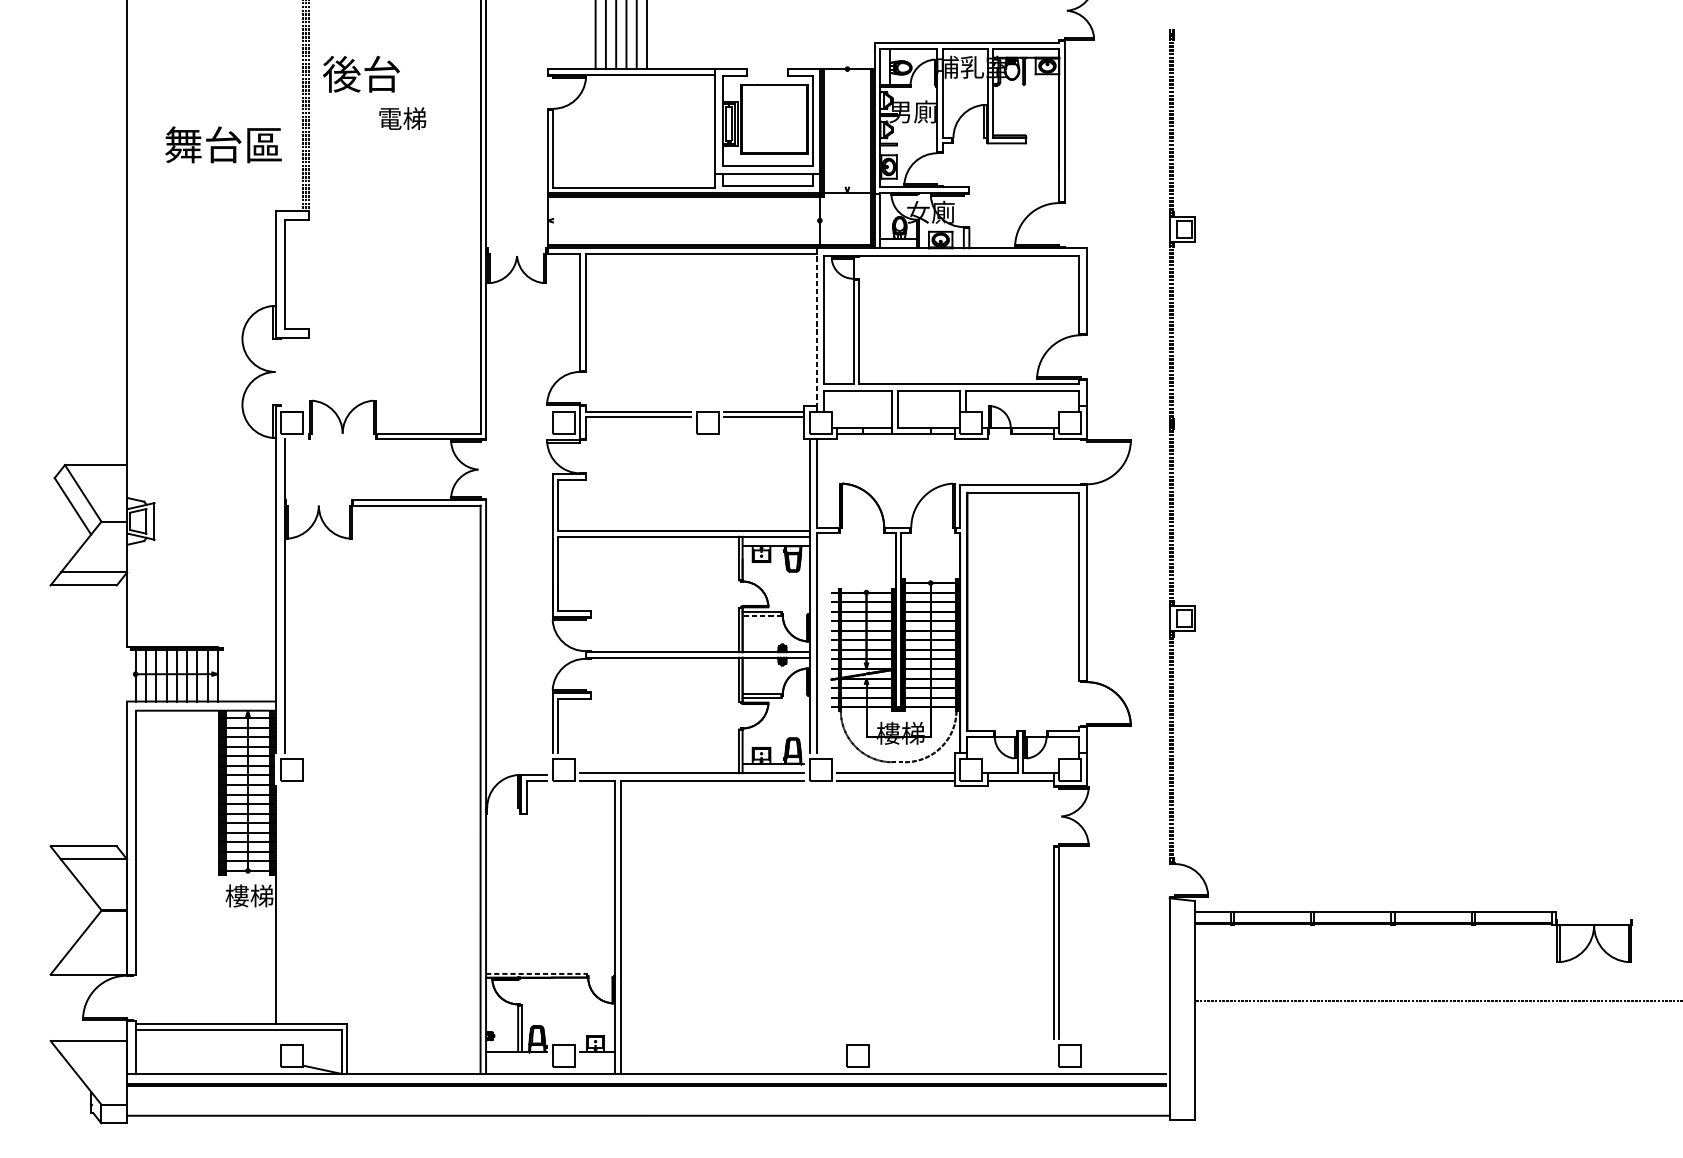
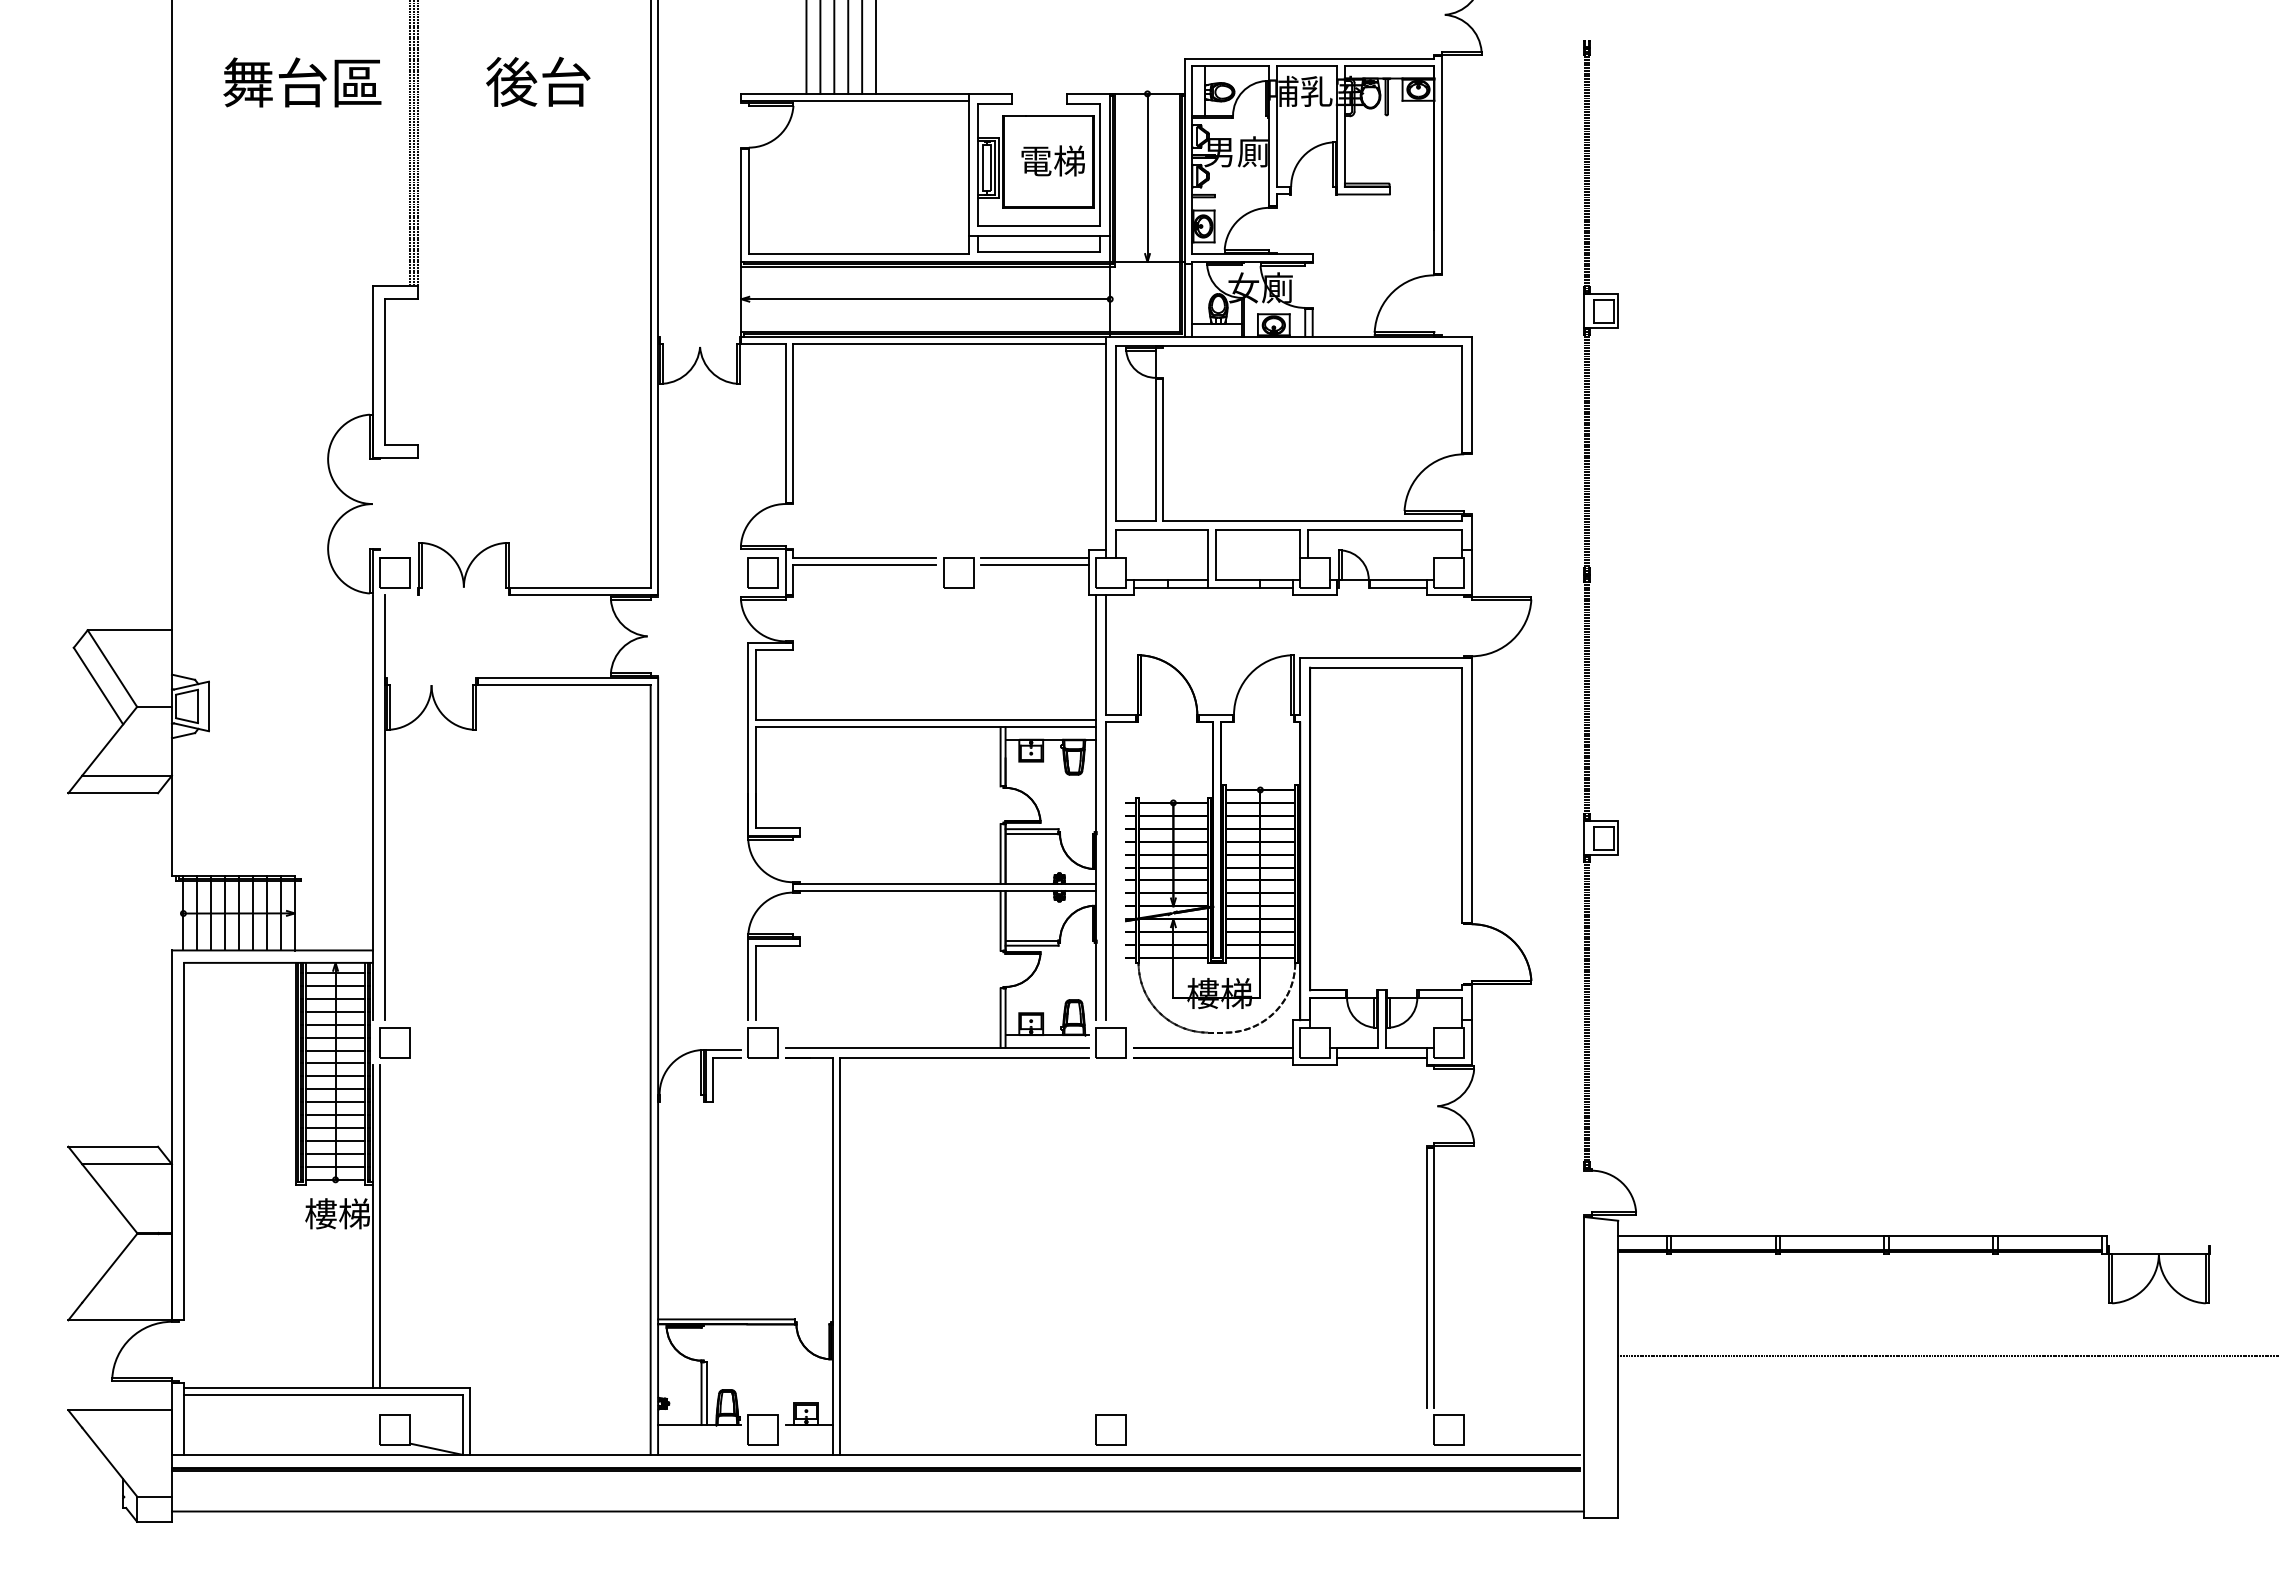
text: (361, 74) -> (538, 81), moved
text: (402, 118) -> (1052, 160), moved
line: (847, 130) -> (1147, 177), added
text: (223, 144) -> (302, 82), moved
line: (683, 220) -> (925, 299), added
line: (817, 327) -> (1106, 443), dashed -> solid
line: (761, 615) -> (1031, 834), dashed -> solid
line: (281, 904) -> (380, 1225), added
line: (537, 973) -> (727, 1319), dashed -> solid
part: (857, 1055) -> (1110, 1429), moved

